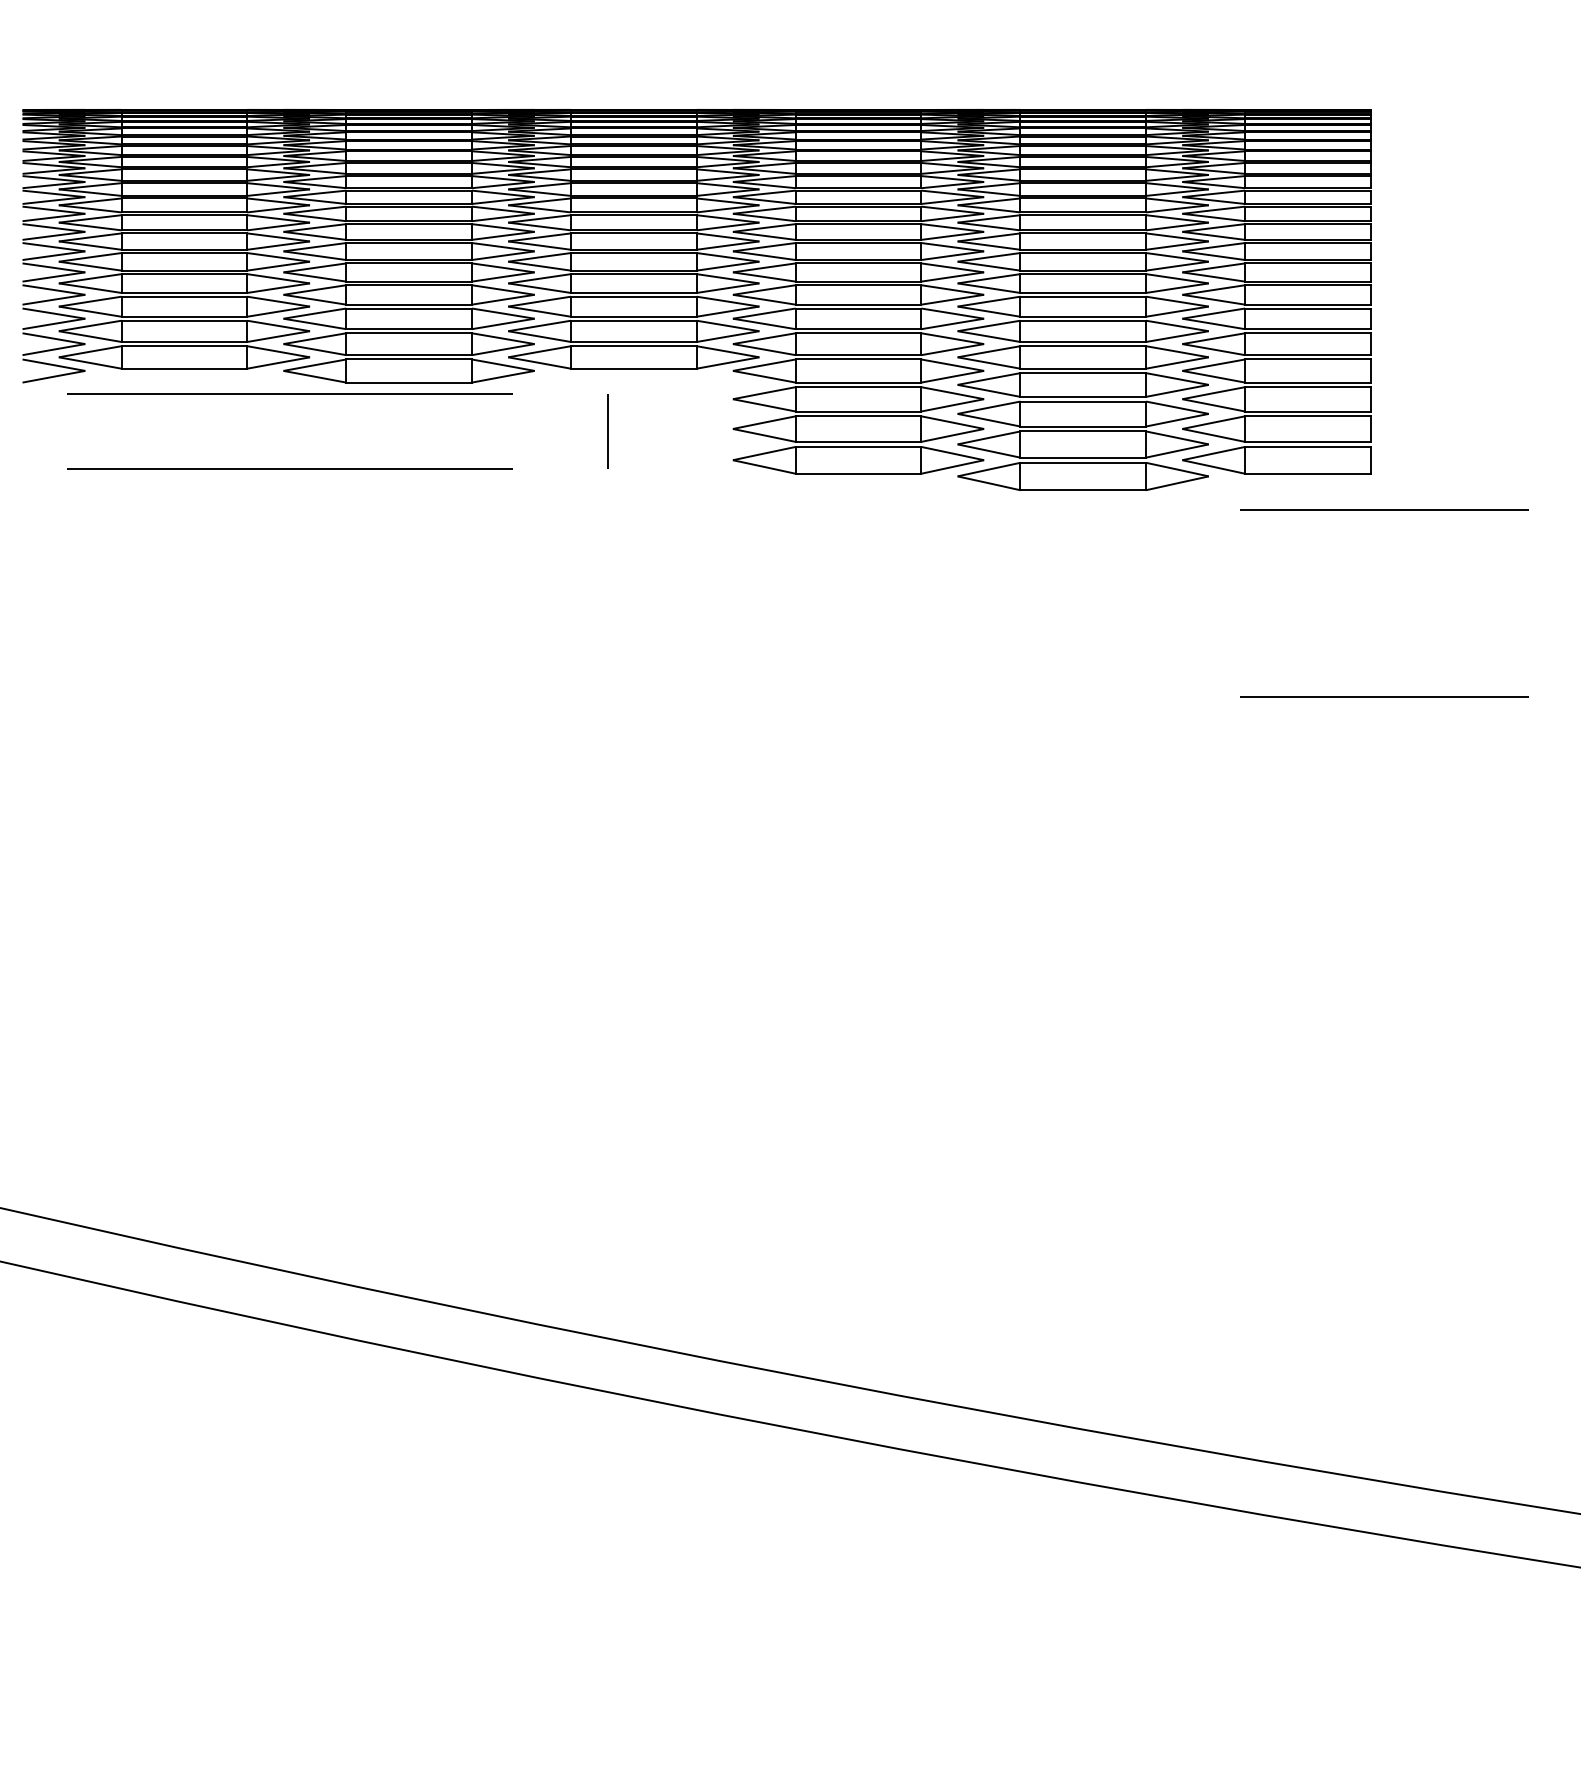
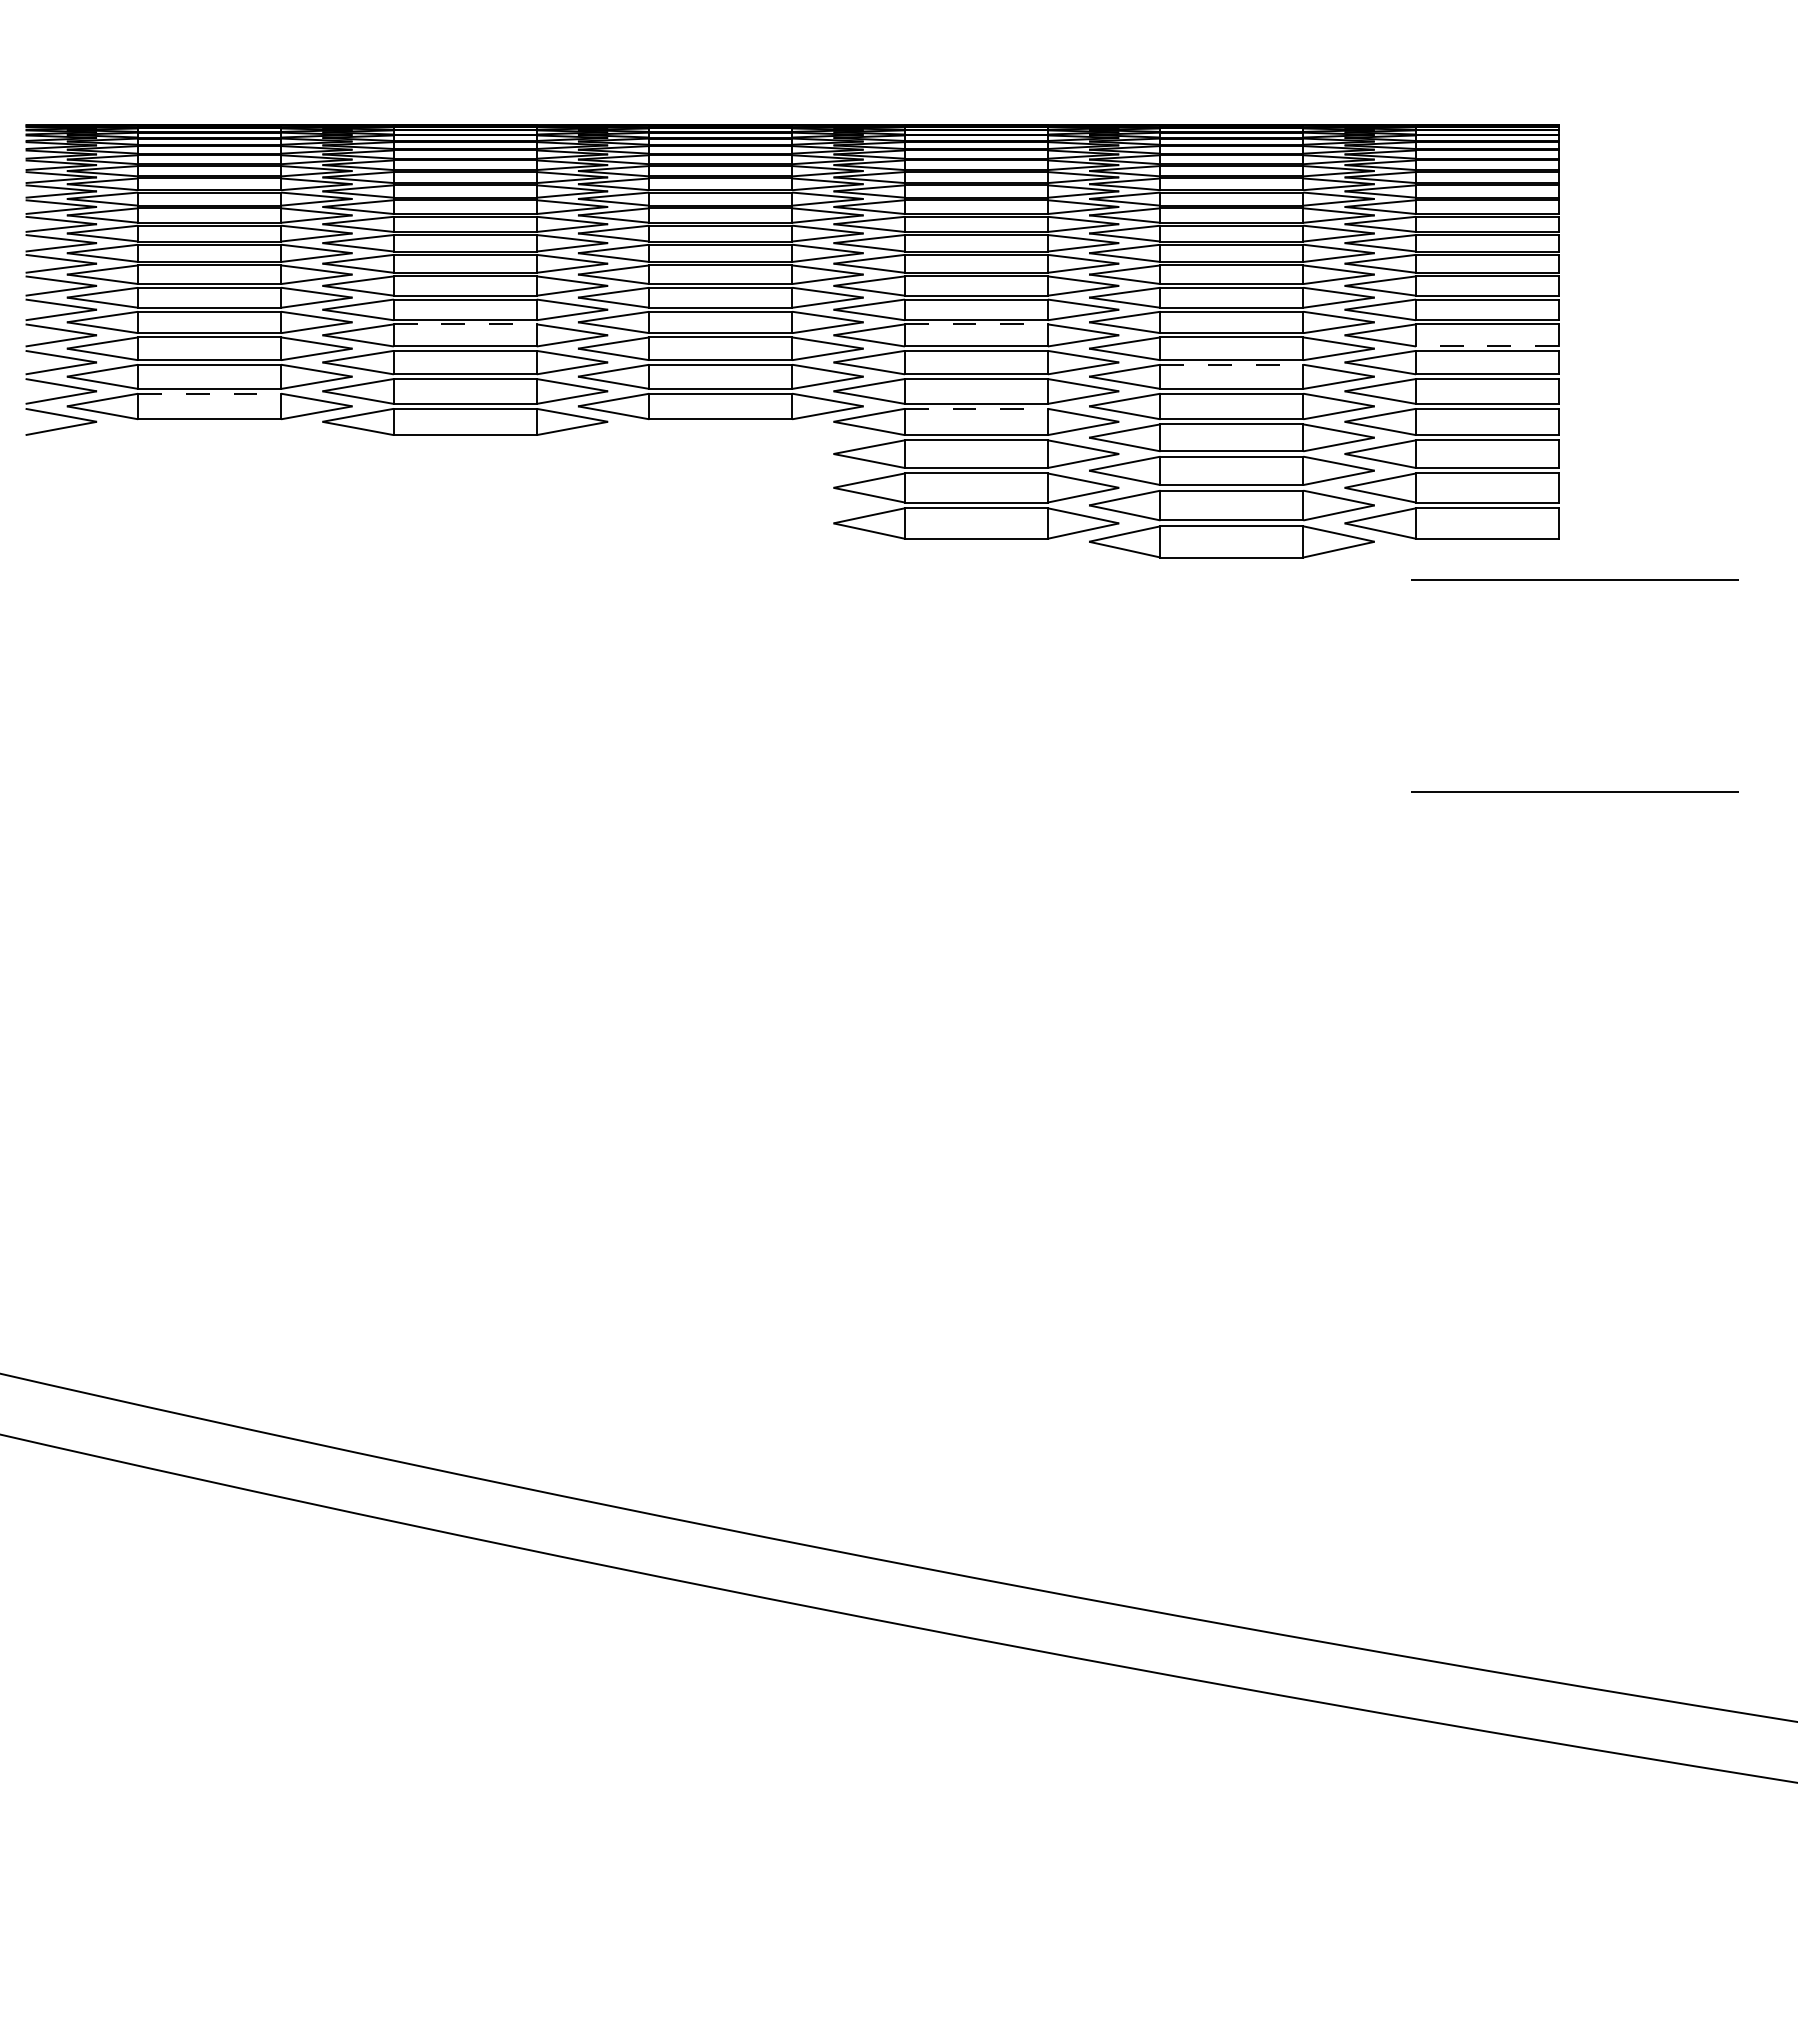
line: (409, 285) -> (465, 324), solid -> dashed
line: (858, 285) -> (976, 324), solid -> dashed
line: (1307, 304) -> (1486, 346), solid -> dashed
line: (1083, 320) -> (1232, 364), solid -> dashed
line: (185, 346) -> (210, 393), solid -> dashed
line: (858, 359) -> (976, 408), solid -> dashed
line: (289, 394) -> (329, 448), removed
line: (608, 431) -> (691, 490), removed
line: (289, 469) -> (329, 533), removed

